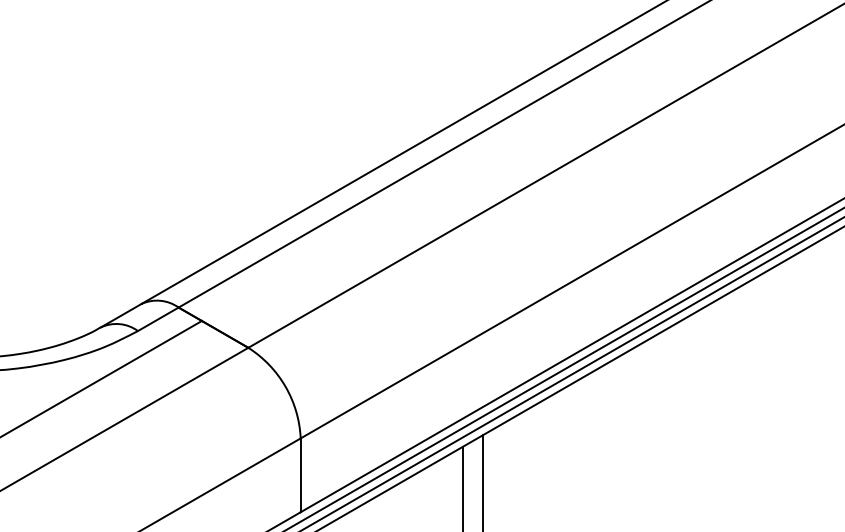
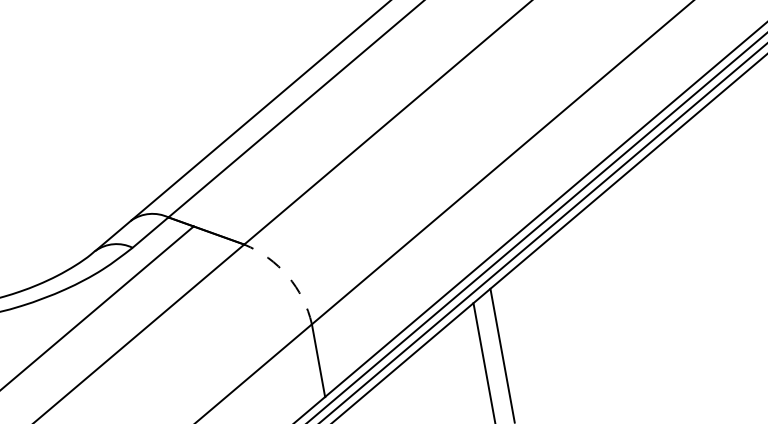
arc: (285, 386) -> (287, 275), solid -> dashed

